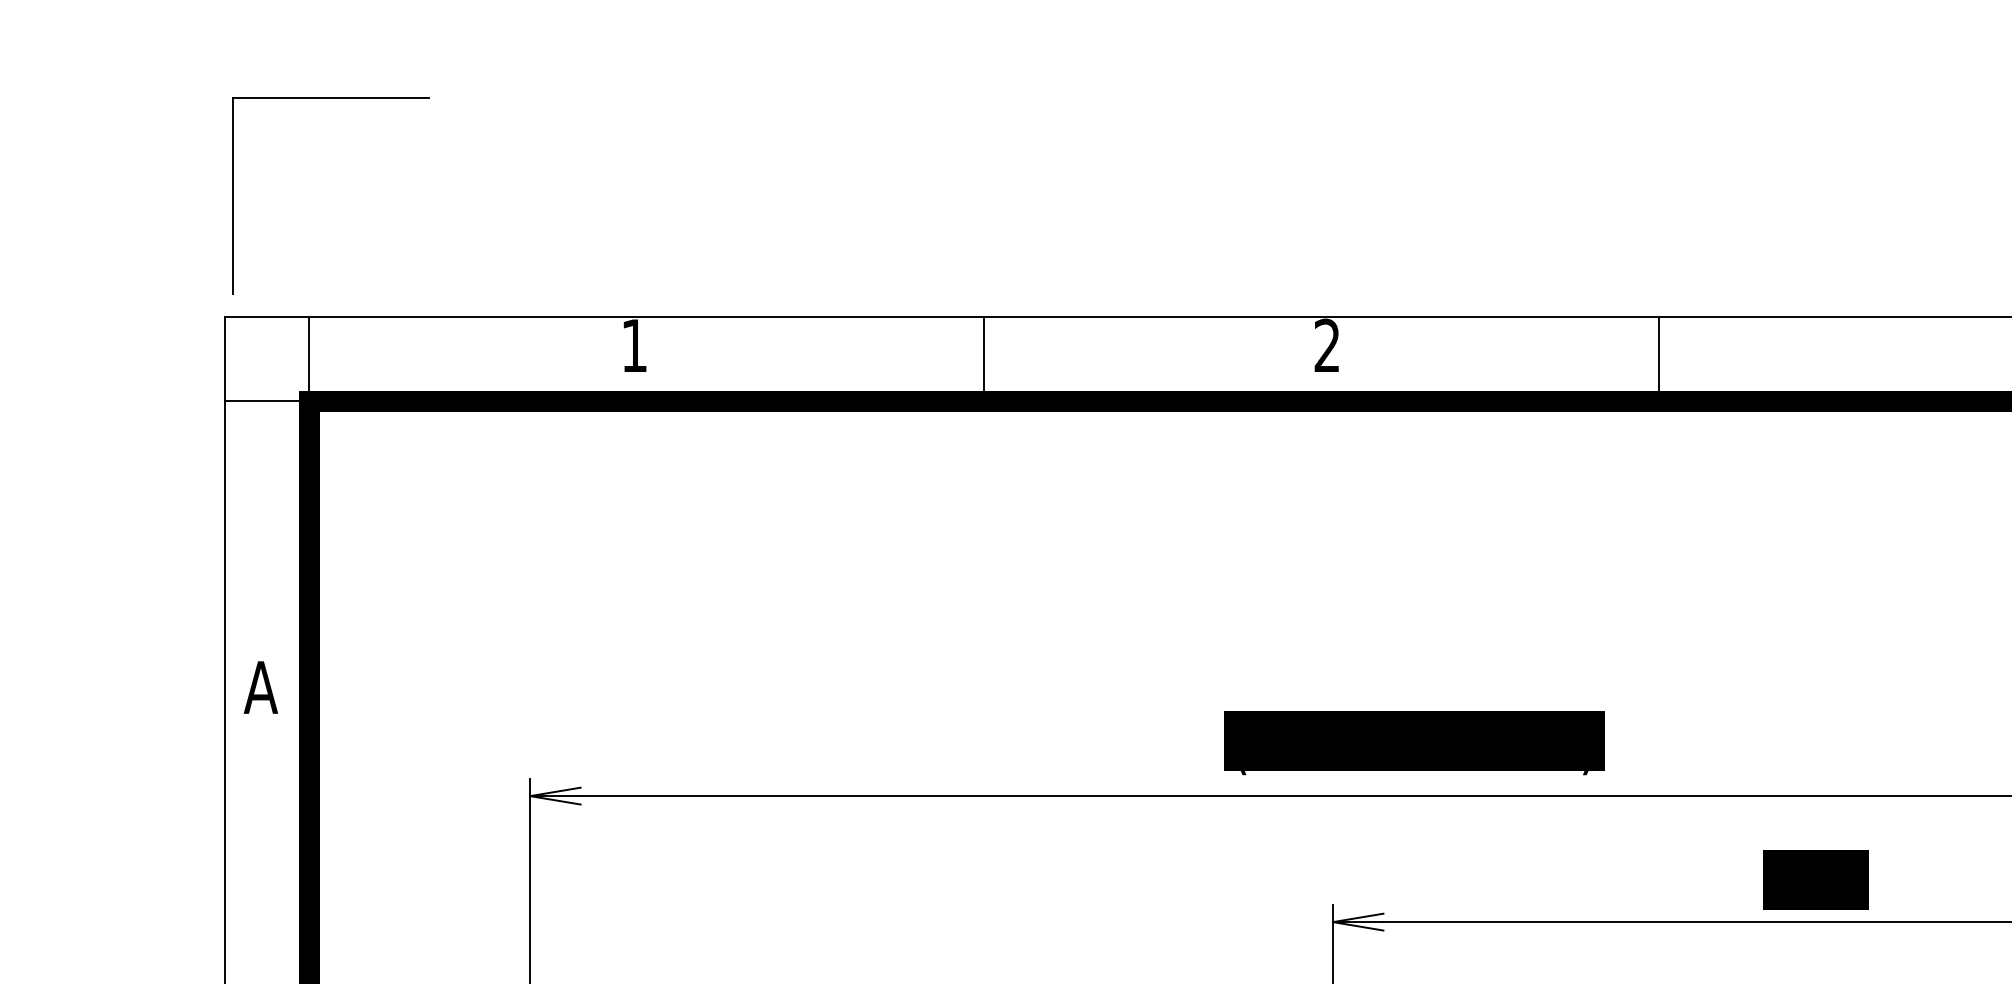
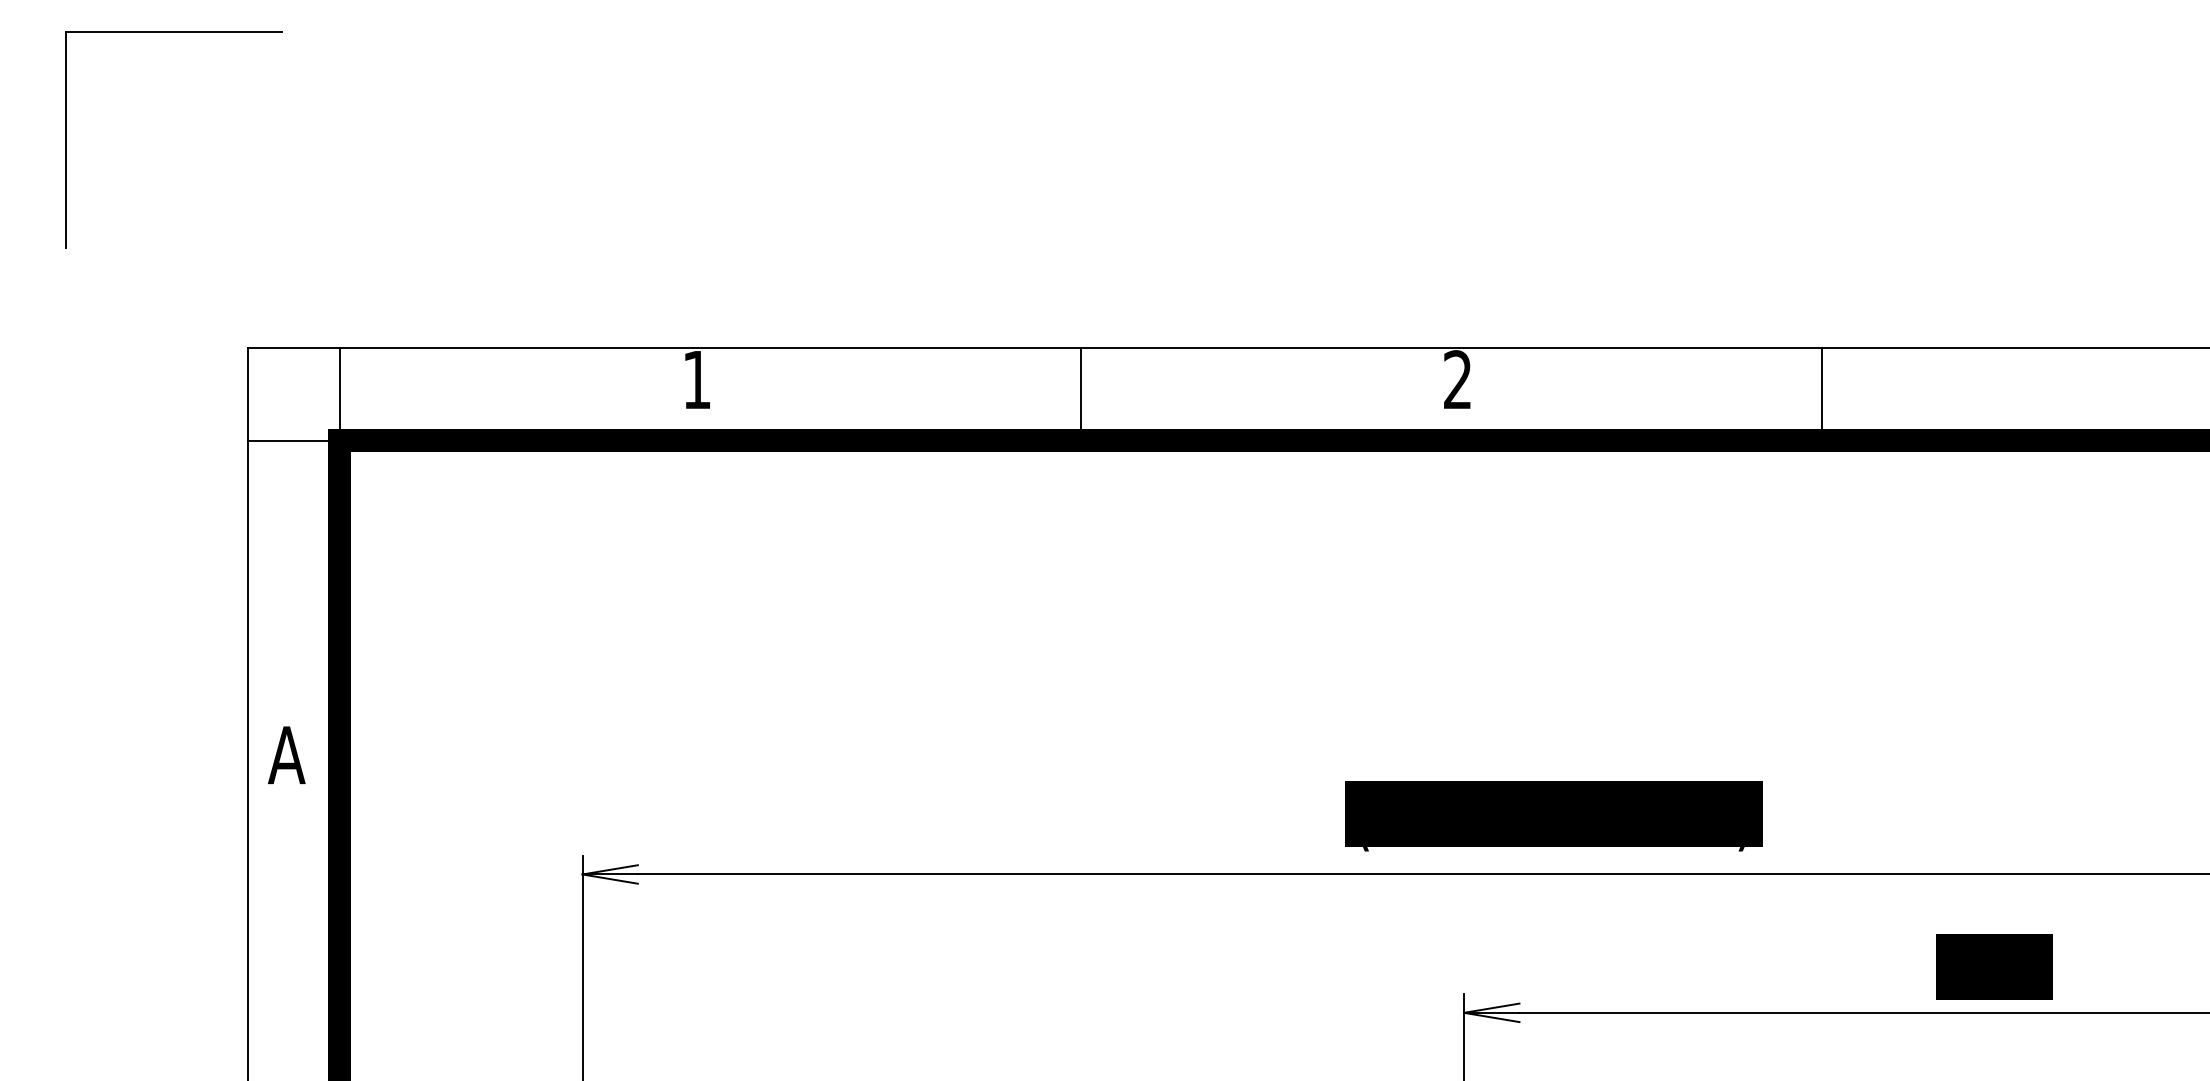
part: (330, 97) -> (173, 32), moved

